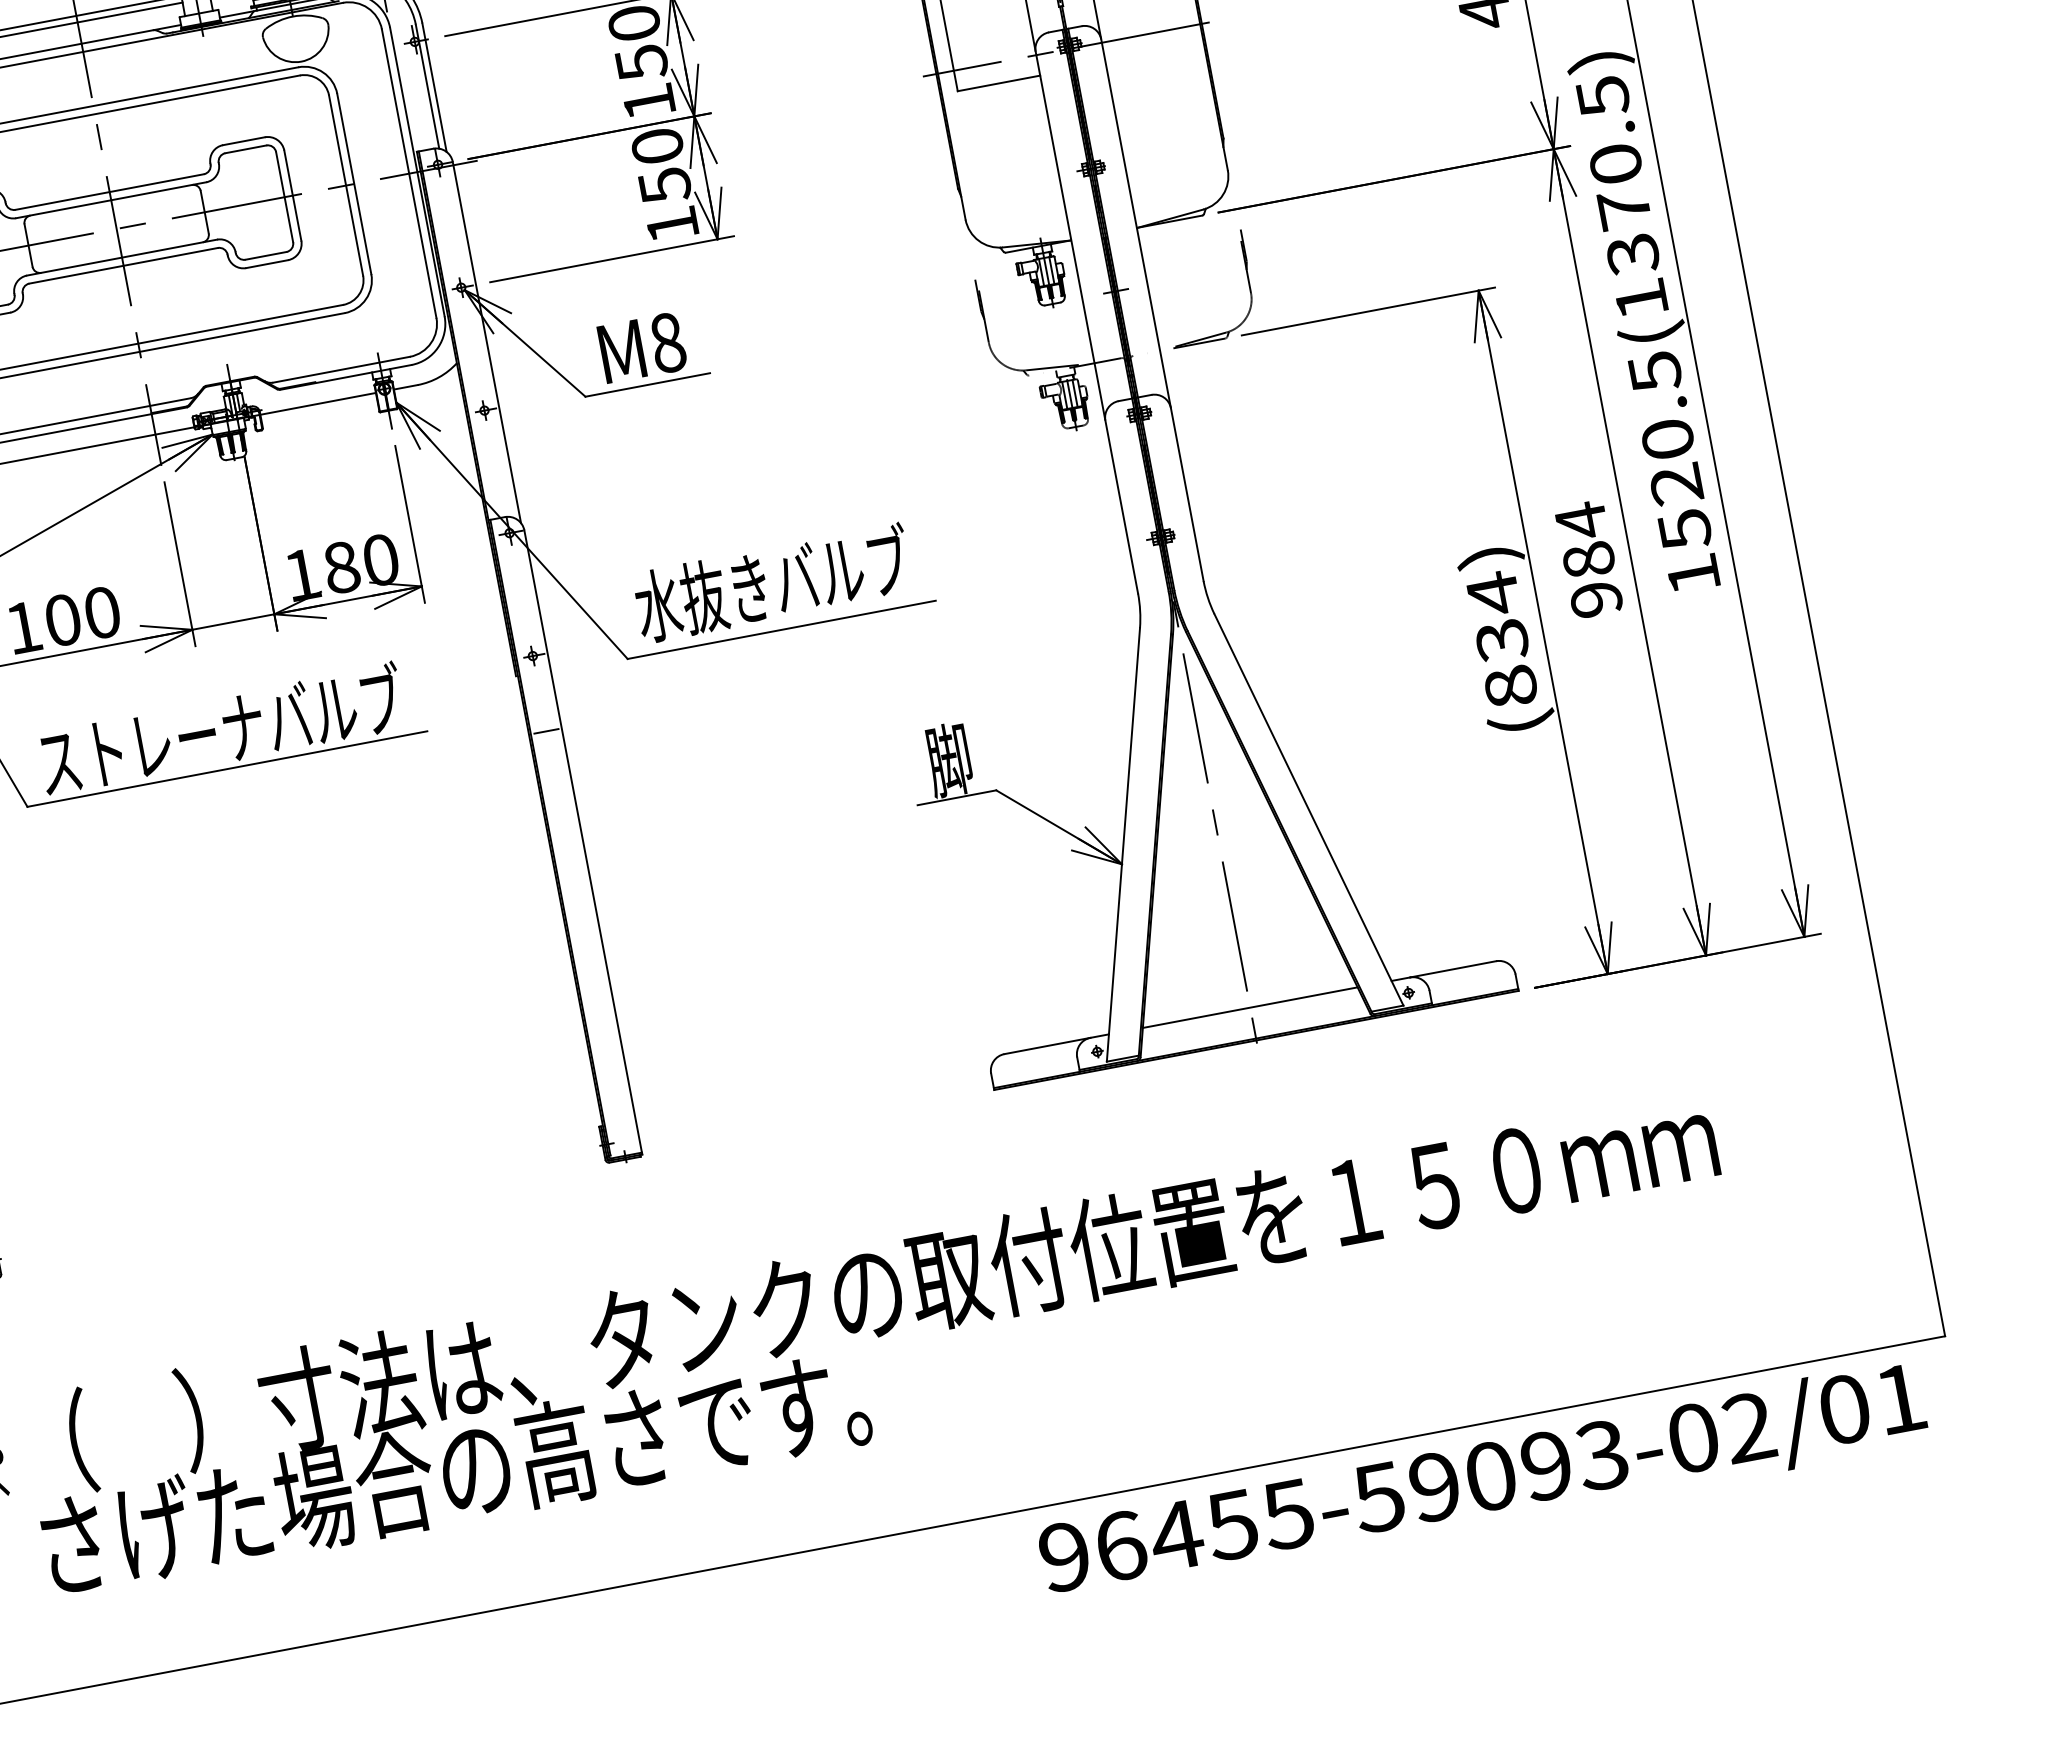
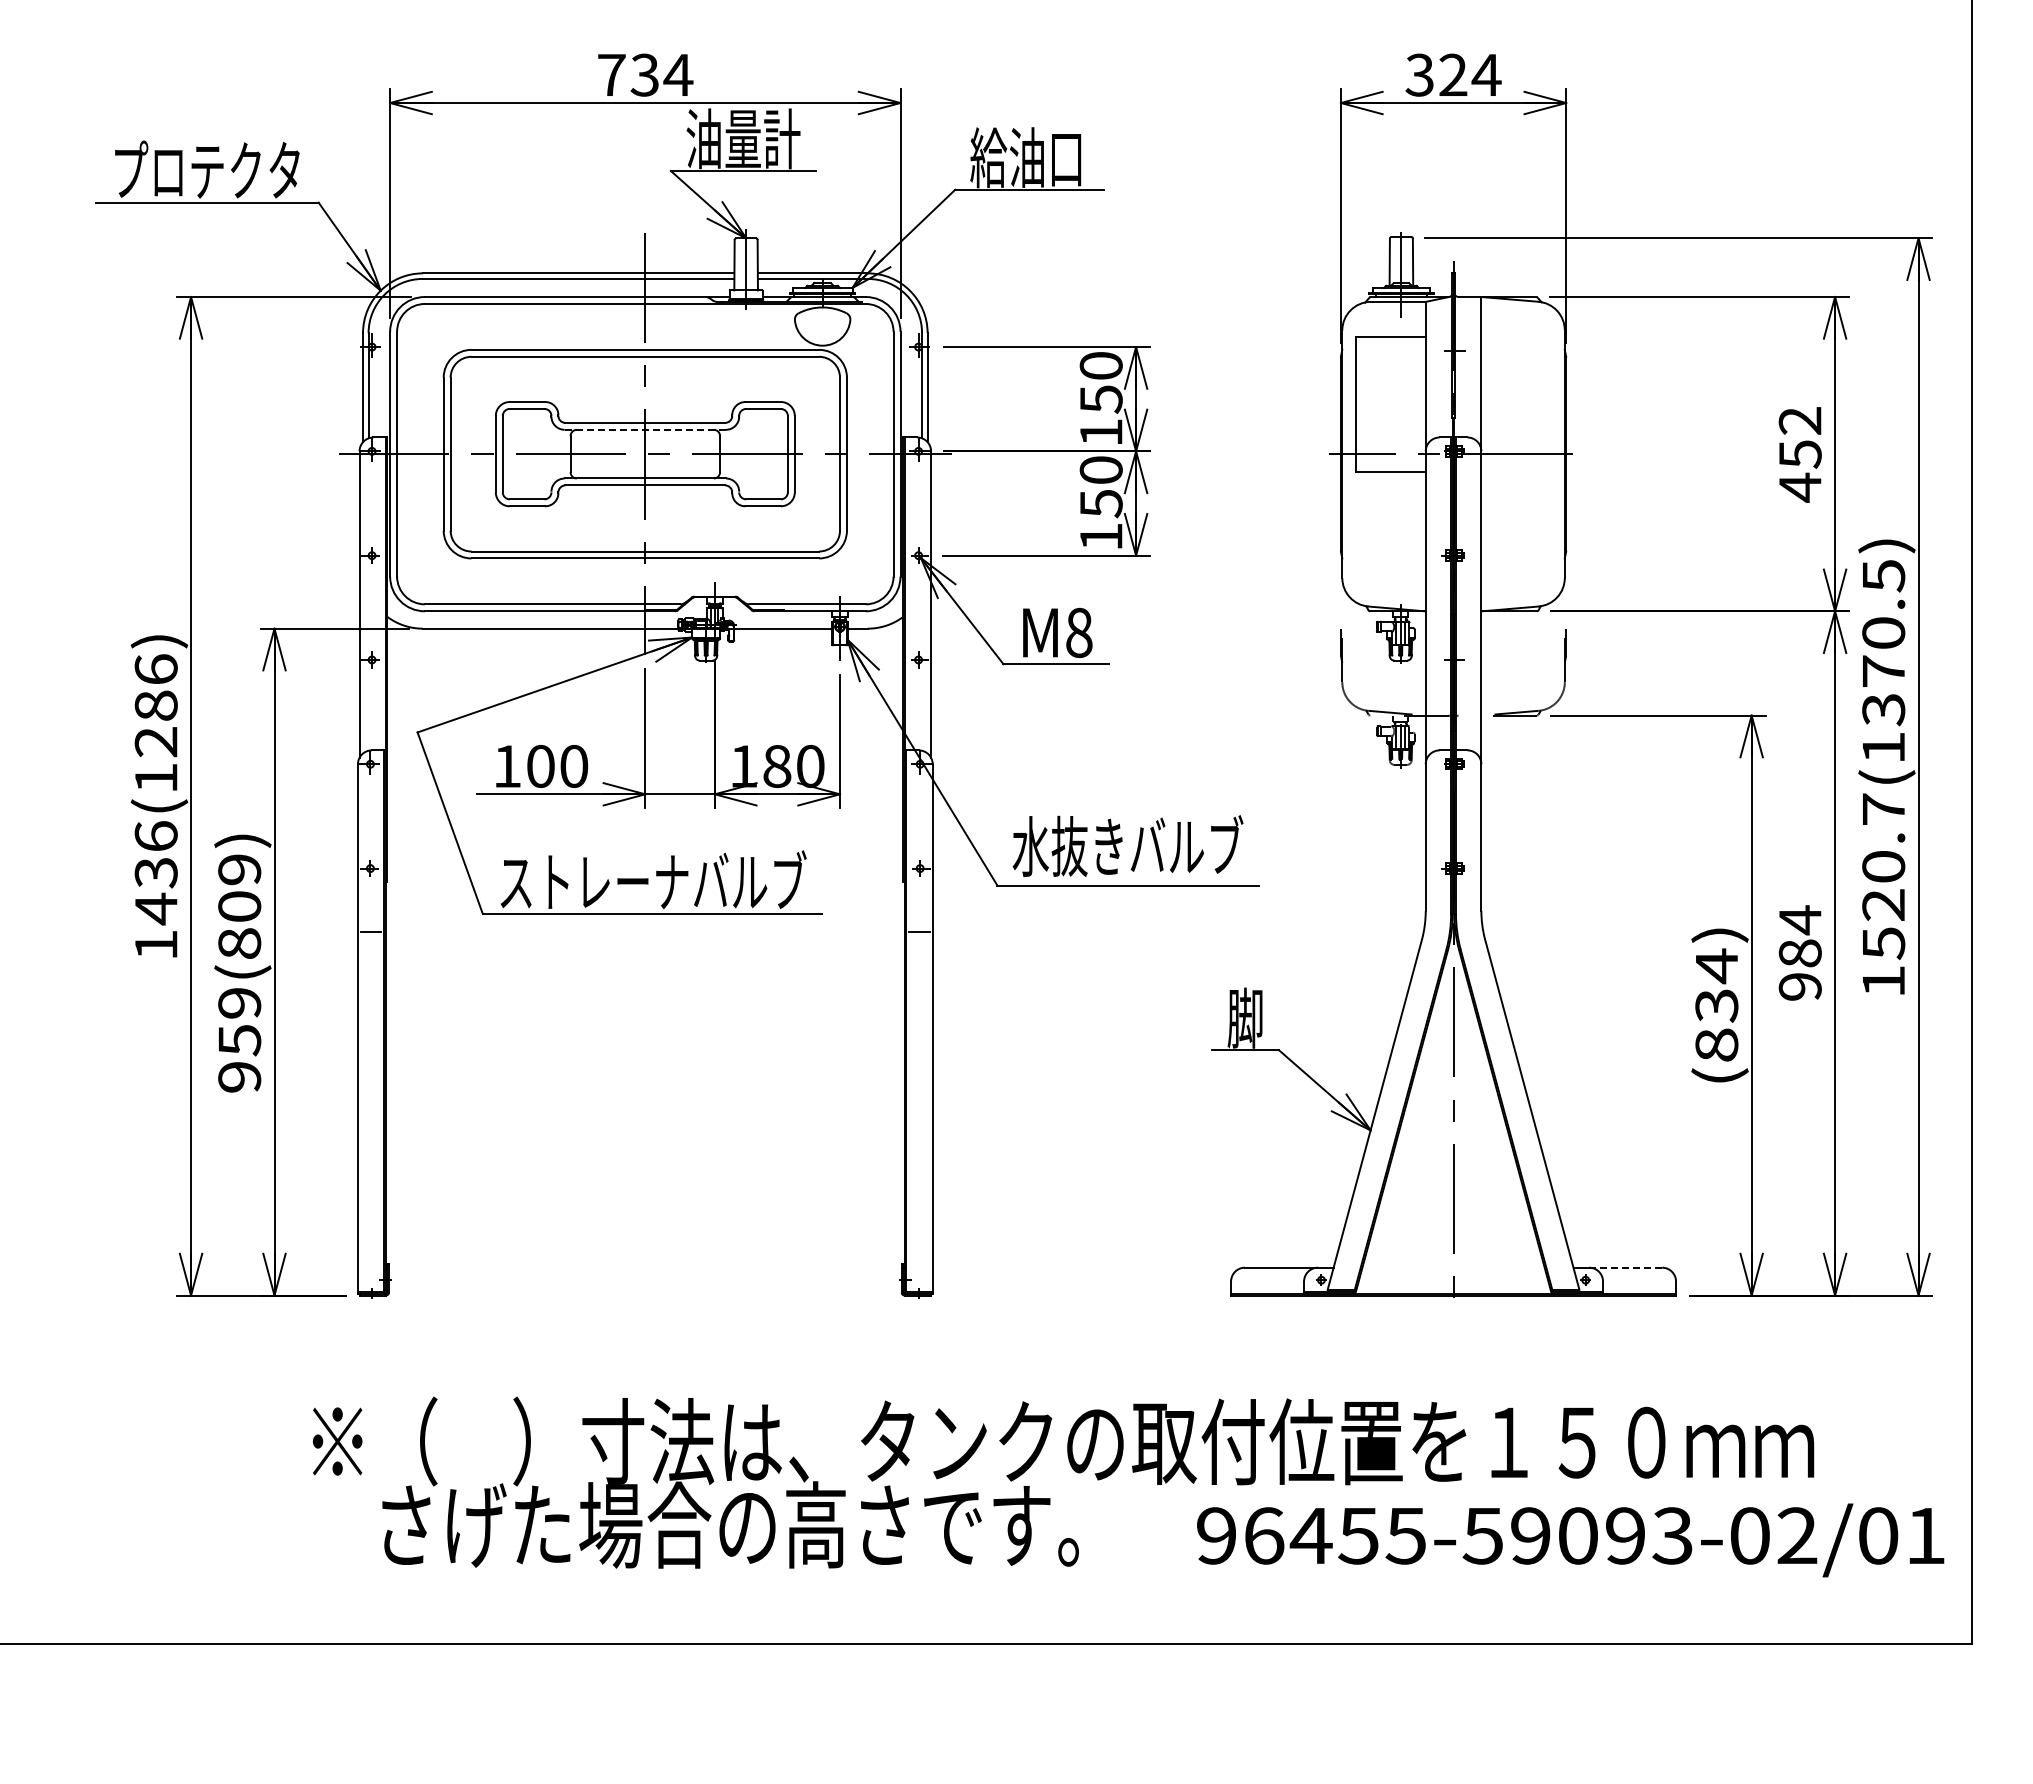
line: (111, 199) -> (645, 429), solid -> dashed
text: (1656, 371) -> (1884, 809), 1520.5(1370.5) -> 1520.7(1370.5)
line: (1452, 969) -> (1625, 1267), solid -> dashed
line: (1250, 1007) -> (1453, 1267), removed
text: (1482, 1483) -> (1570, 1540), moved

